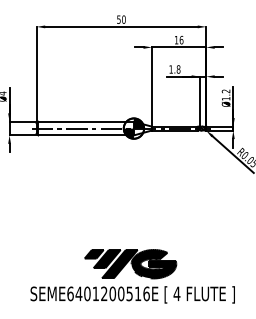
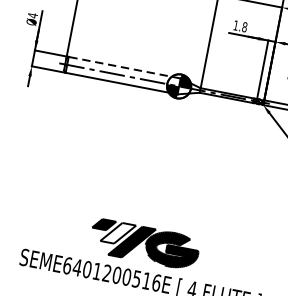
line: (86, 121) -> (125, 67), solid -> dashed
fill: (106, 258) -> (117, 232), removed

